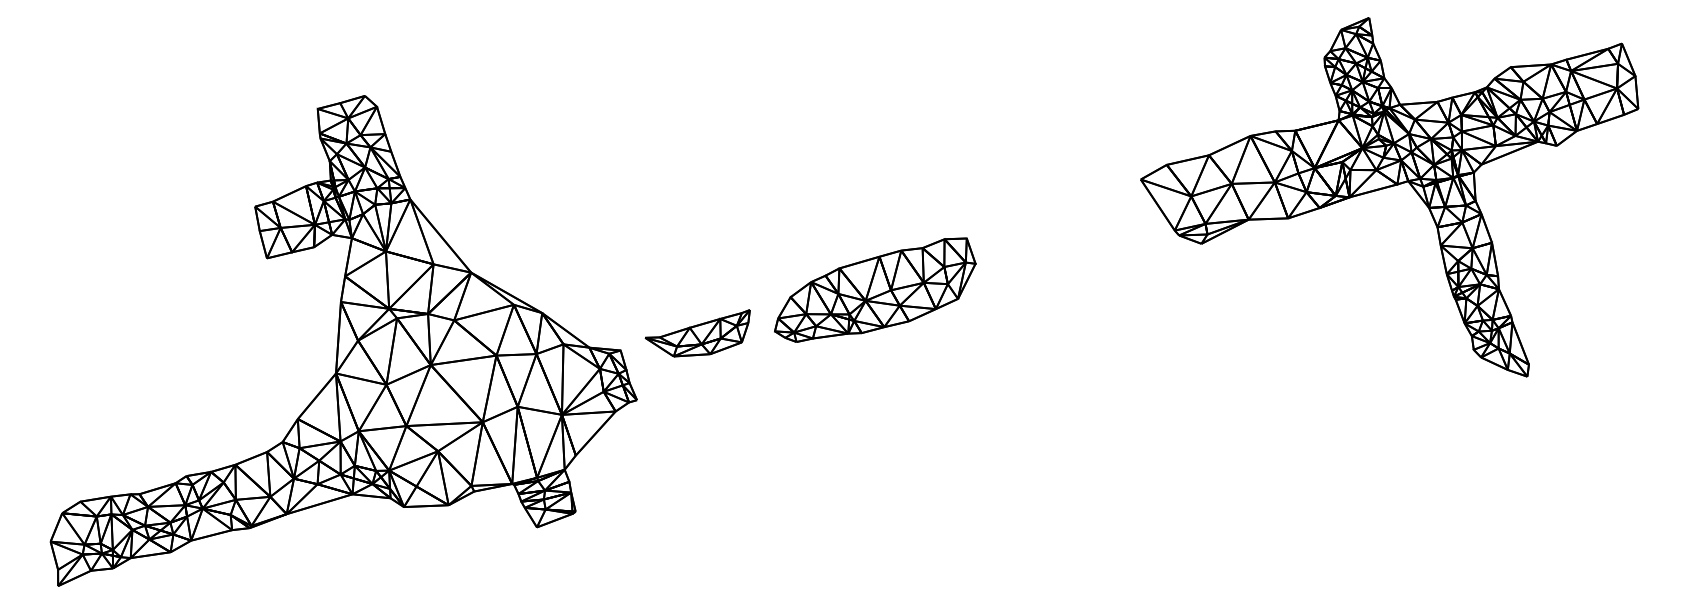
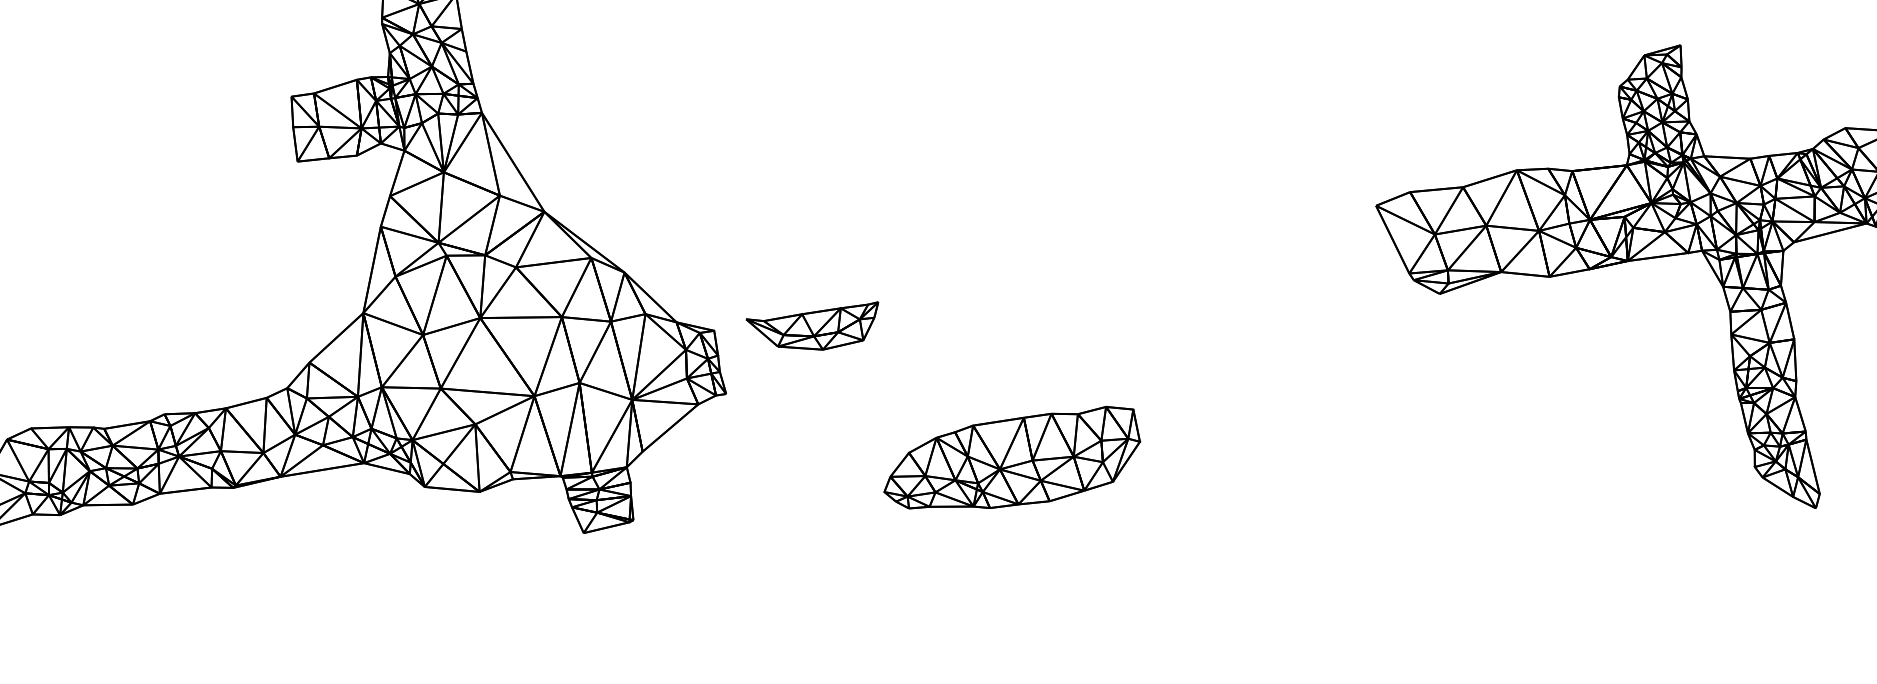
part: (875, 289) -> (1013, 457), moved

